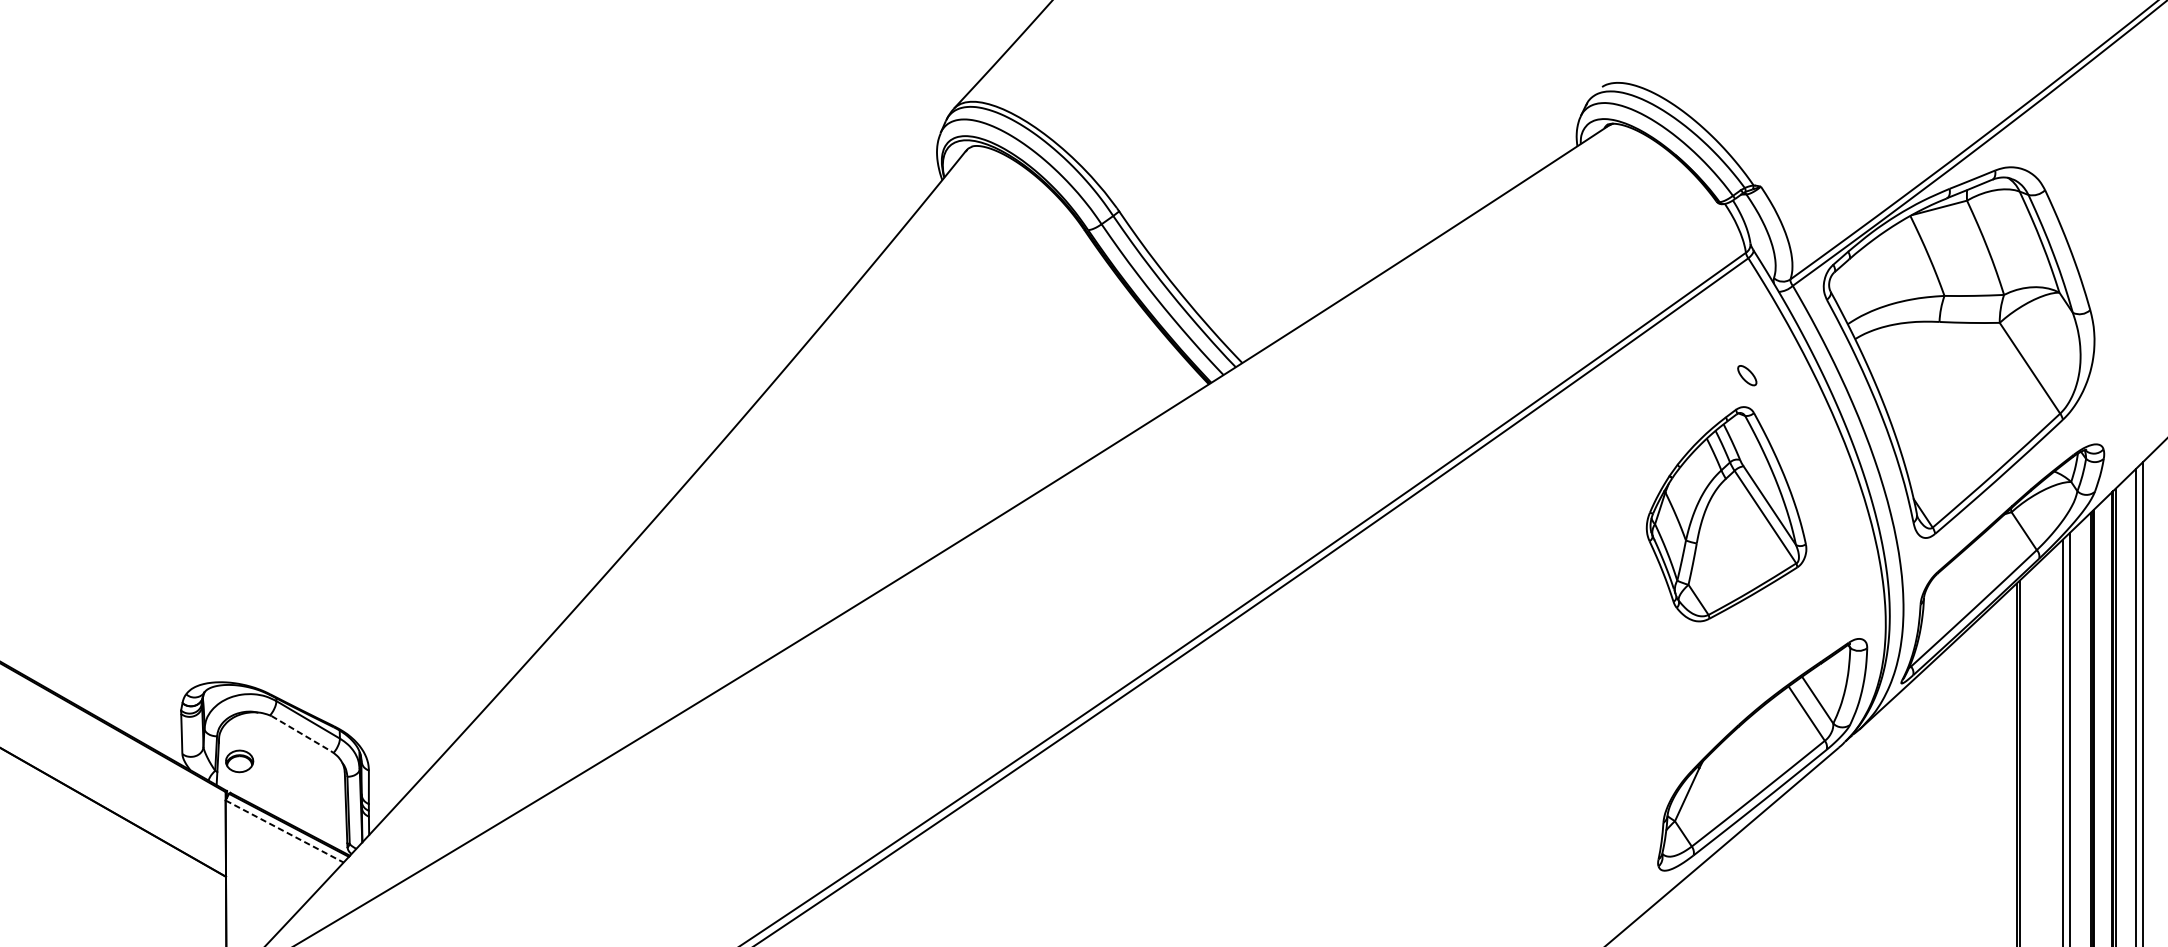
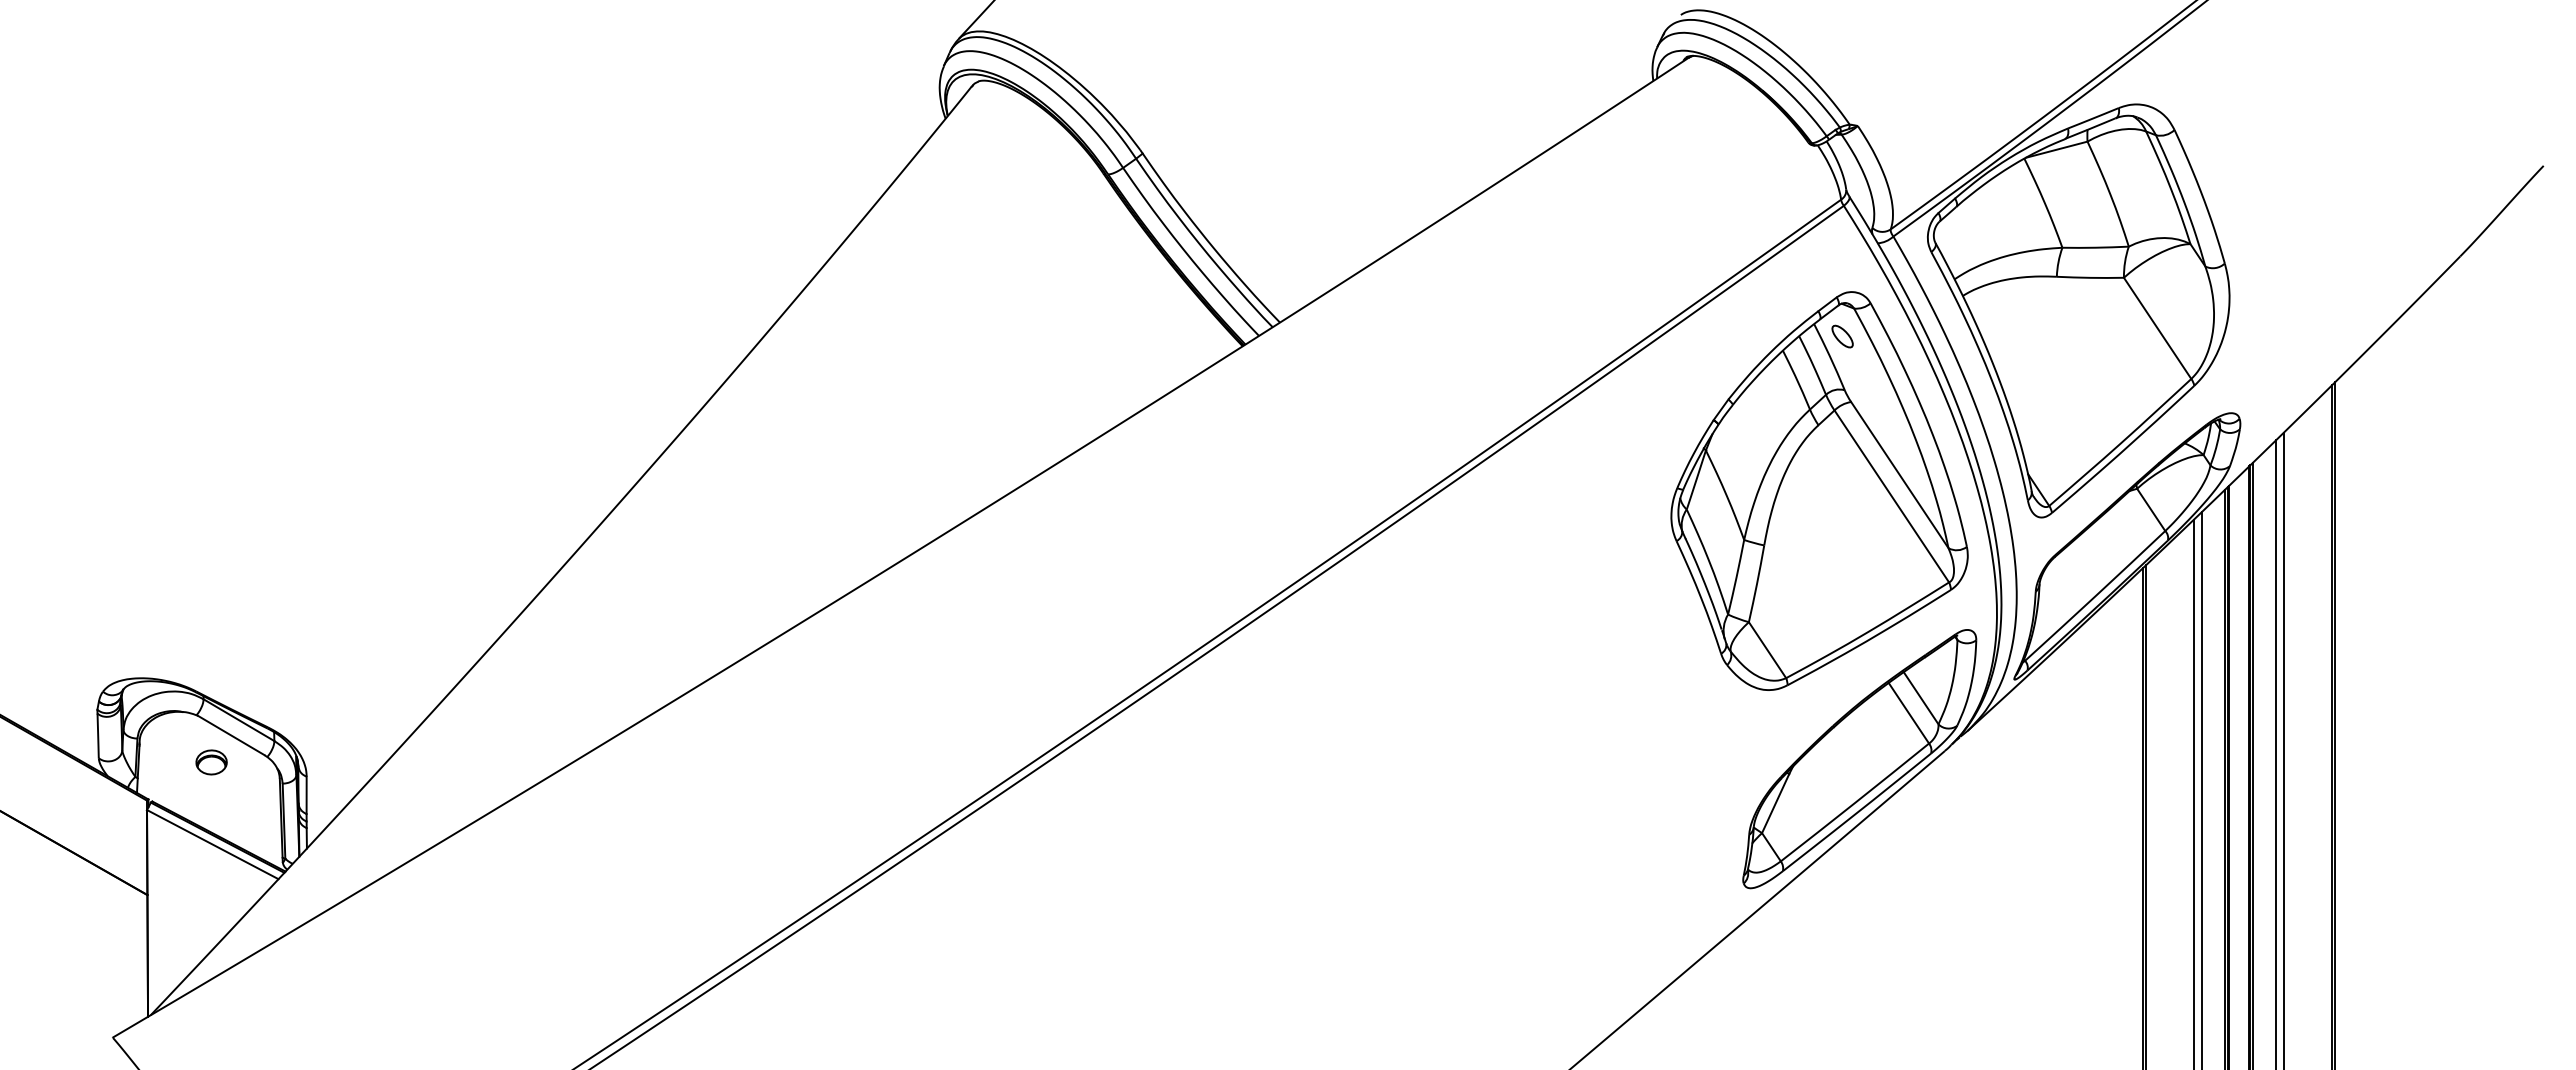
part: (1726, 513) -> (1819, 490), size x1.67
line: (301, 733) -> (231, 735), dashed -> solid
part: (239, 761) -> (211, 762), moved
line: (285, 831) -> (213, 844), dashed -> solid

